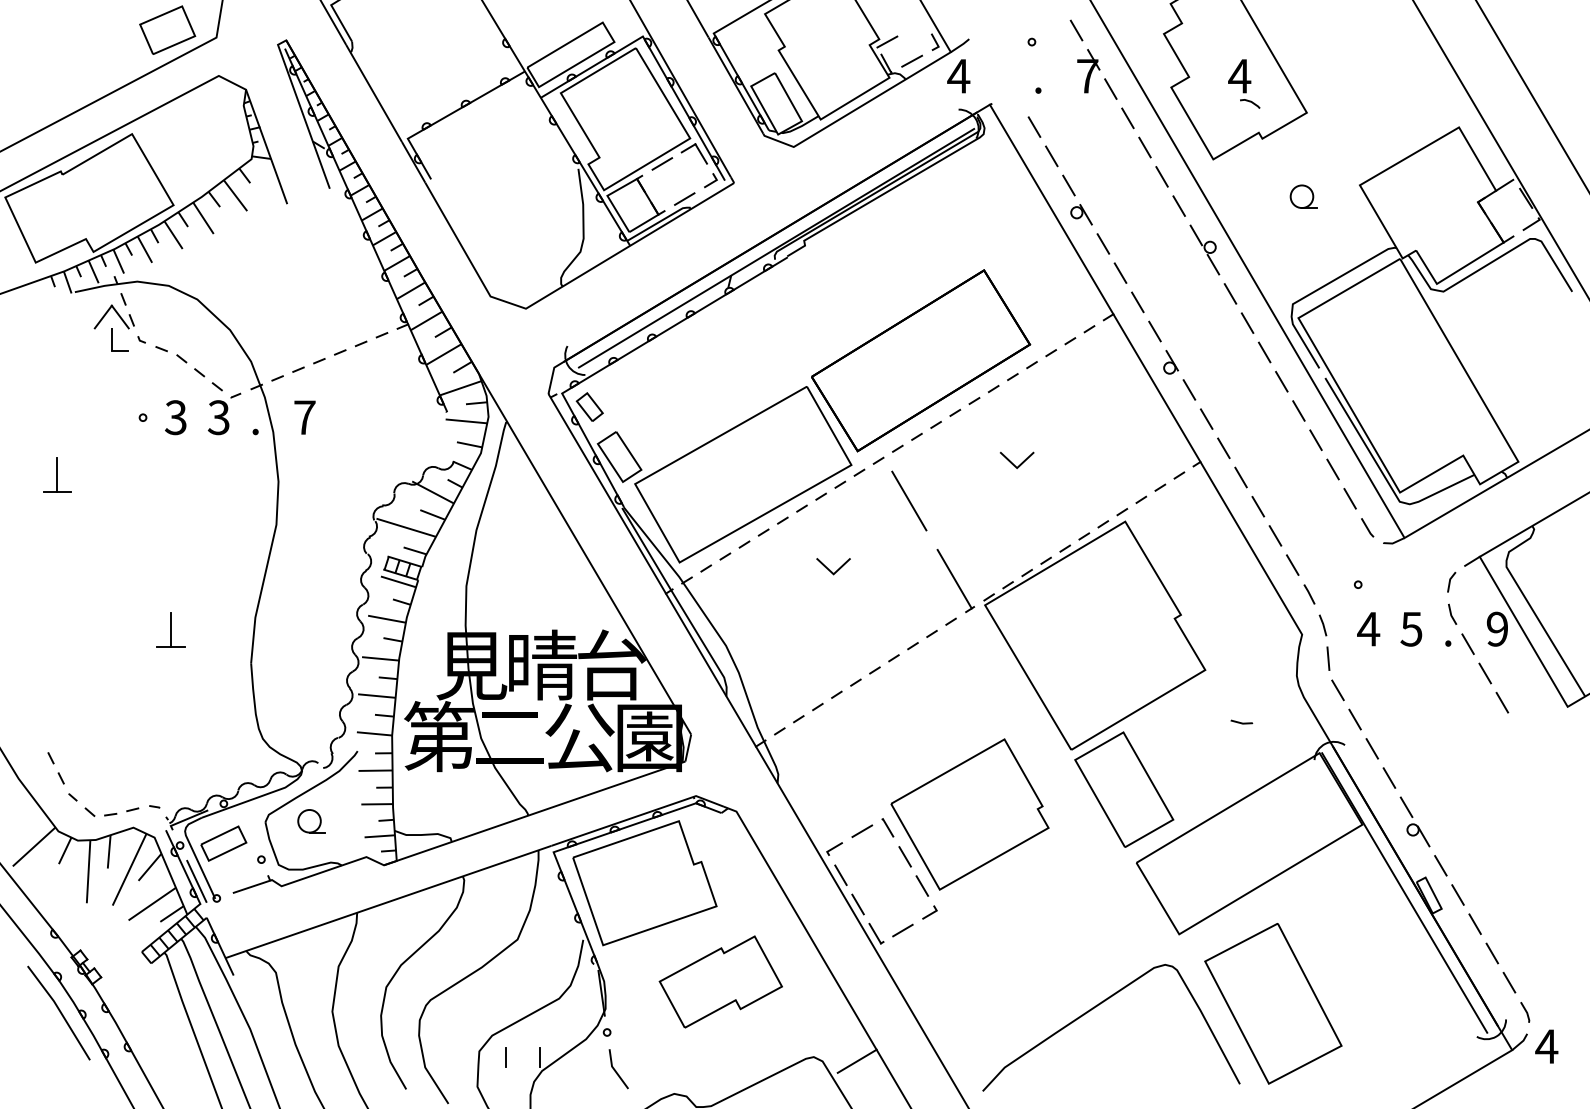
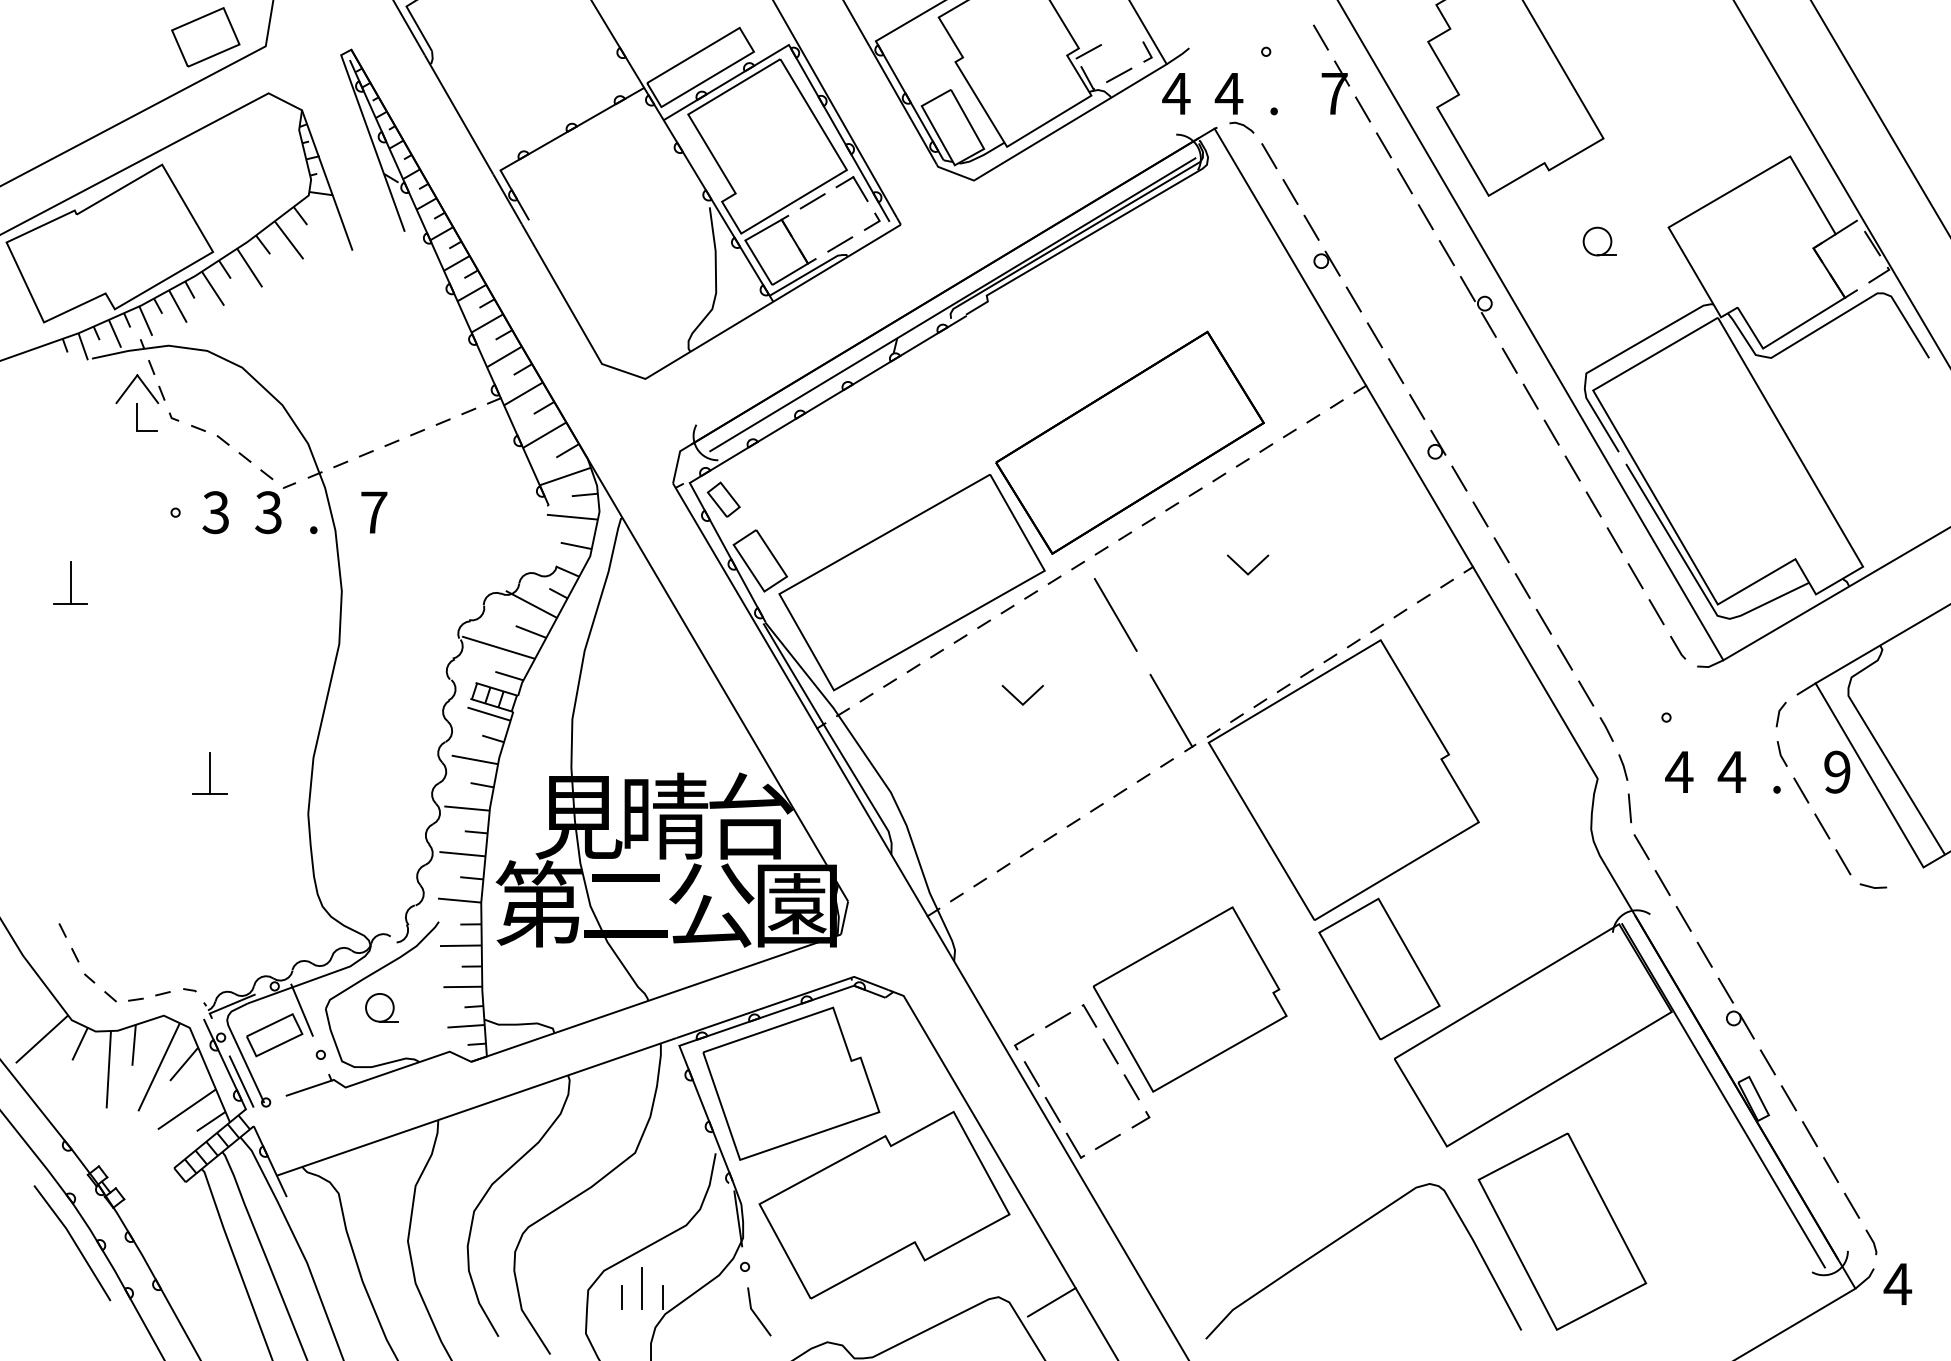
part: (1244, 83) -> (1234, 102), moved
text: (1411, 629) -> (1731, 772), 5 -> 4
line: (1241, 722) -> (1872, 886), moved
line: (245, 823) -> (301, 1010), added
part: (720, 981) -> (884, 1204), size x1.67
line: (523, 1049) -> (642, 1287), added

